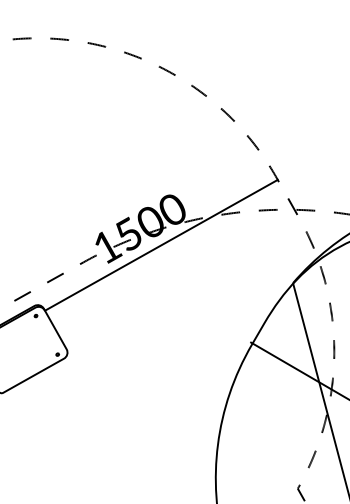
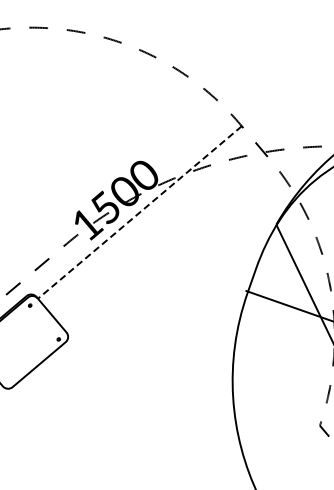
line: (161, 245) -> (140, 212), solid -> dashed

